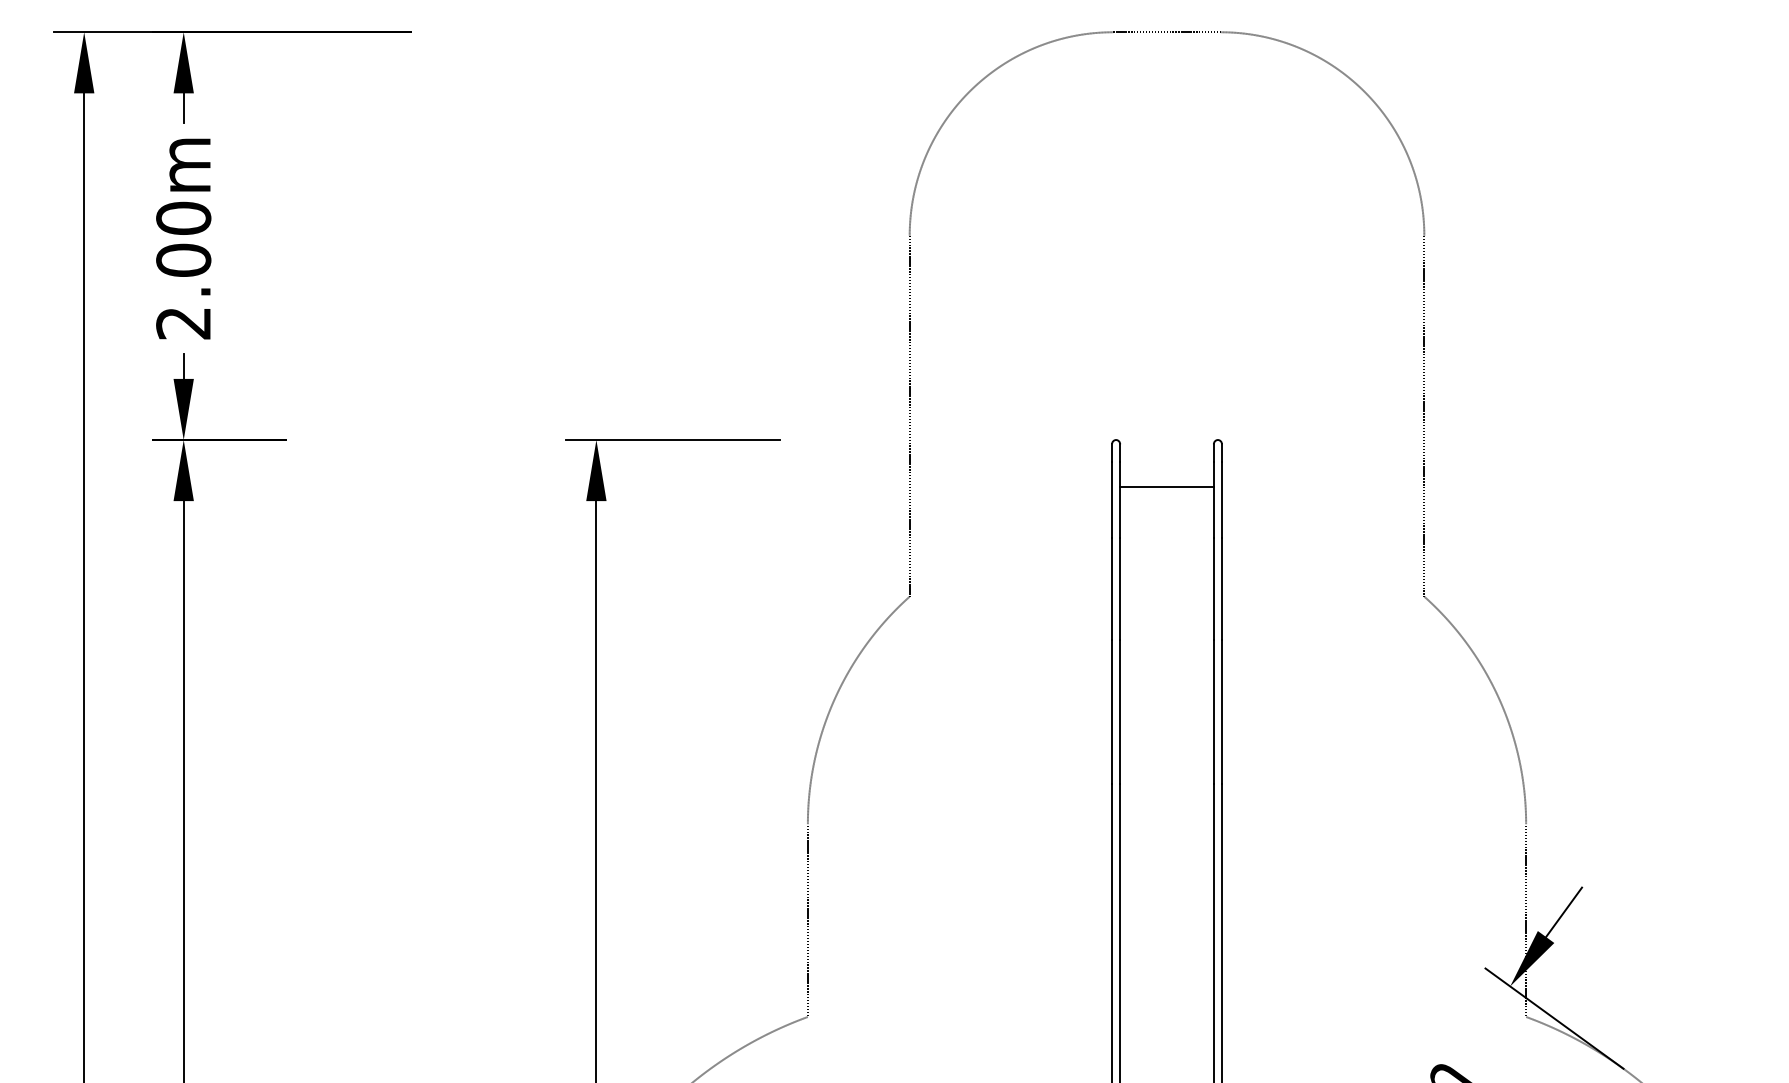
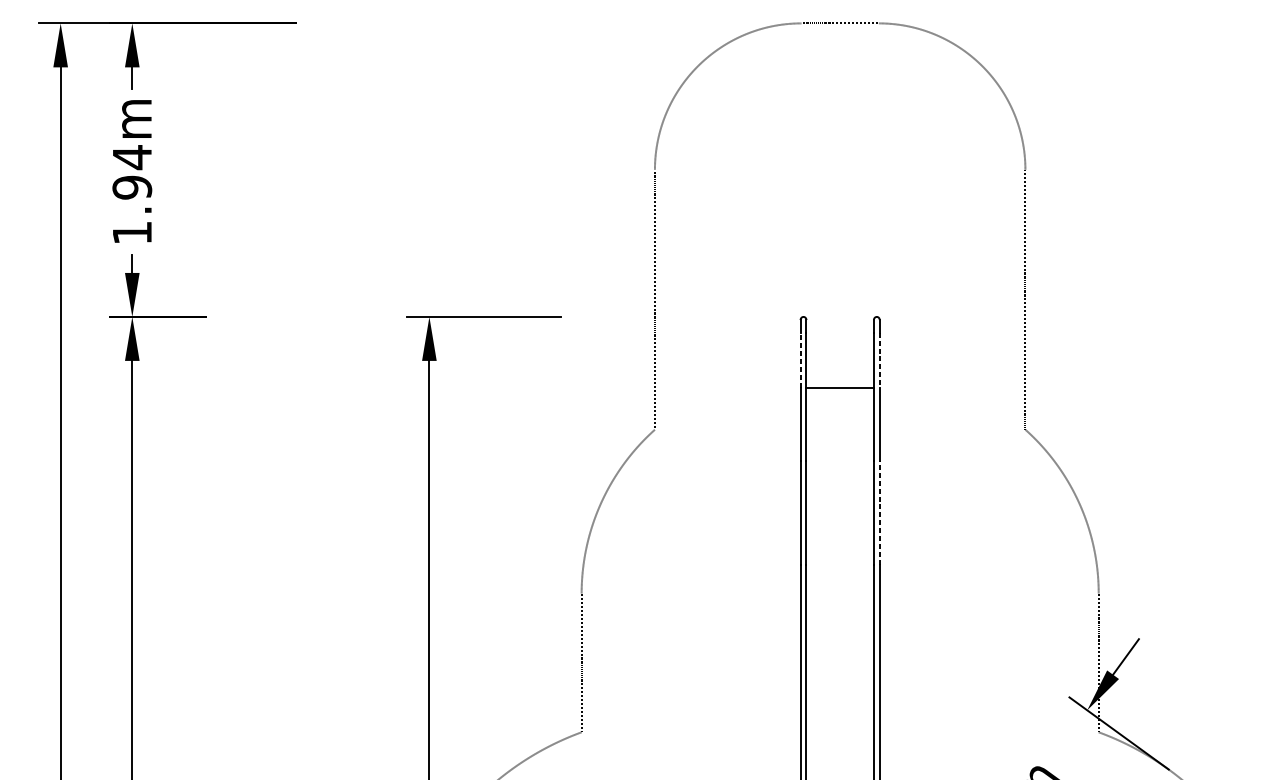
text: (183, 270) -> (132, 194), 2.00m -> 1.94m
line: (1166, 487) -> (839, 388), moved
line: (1112, 499) -> (800, 359), solid -> dashed
line: (1222, 500) -> (880, 360), solid -> dashed
line: (1222, 711) -> (880, 512), solid -> dashed

